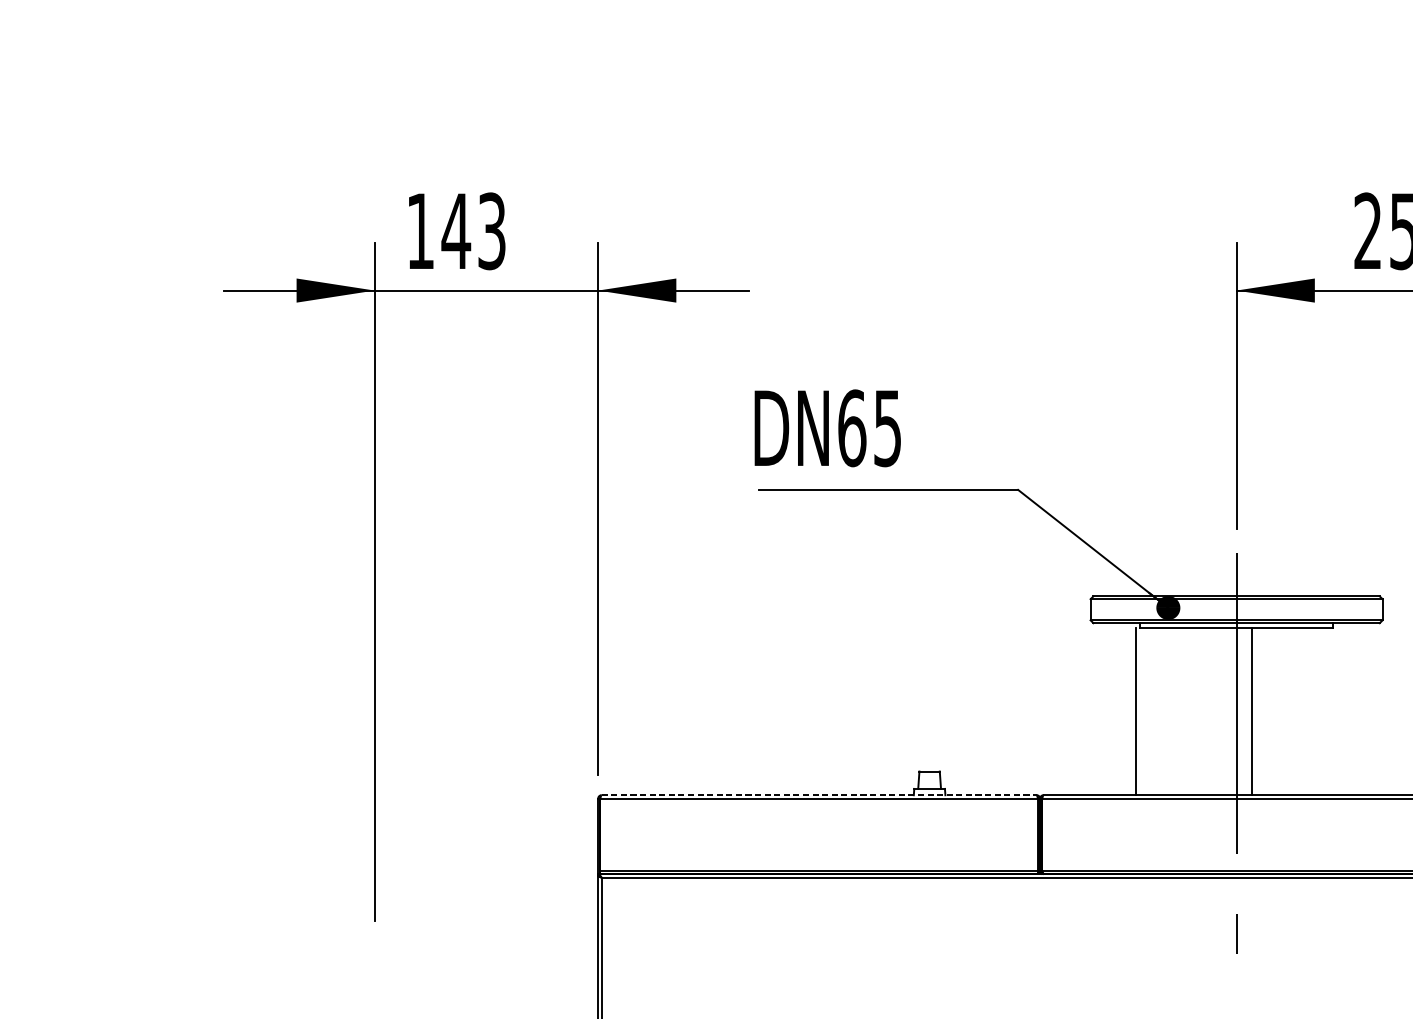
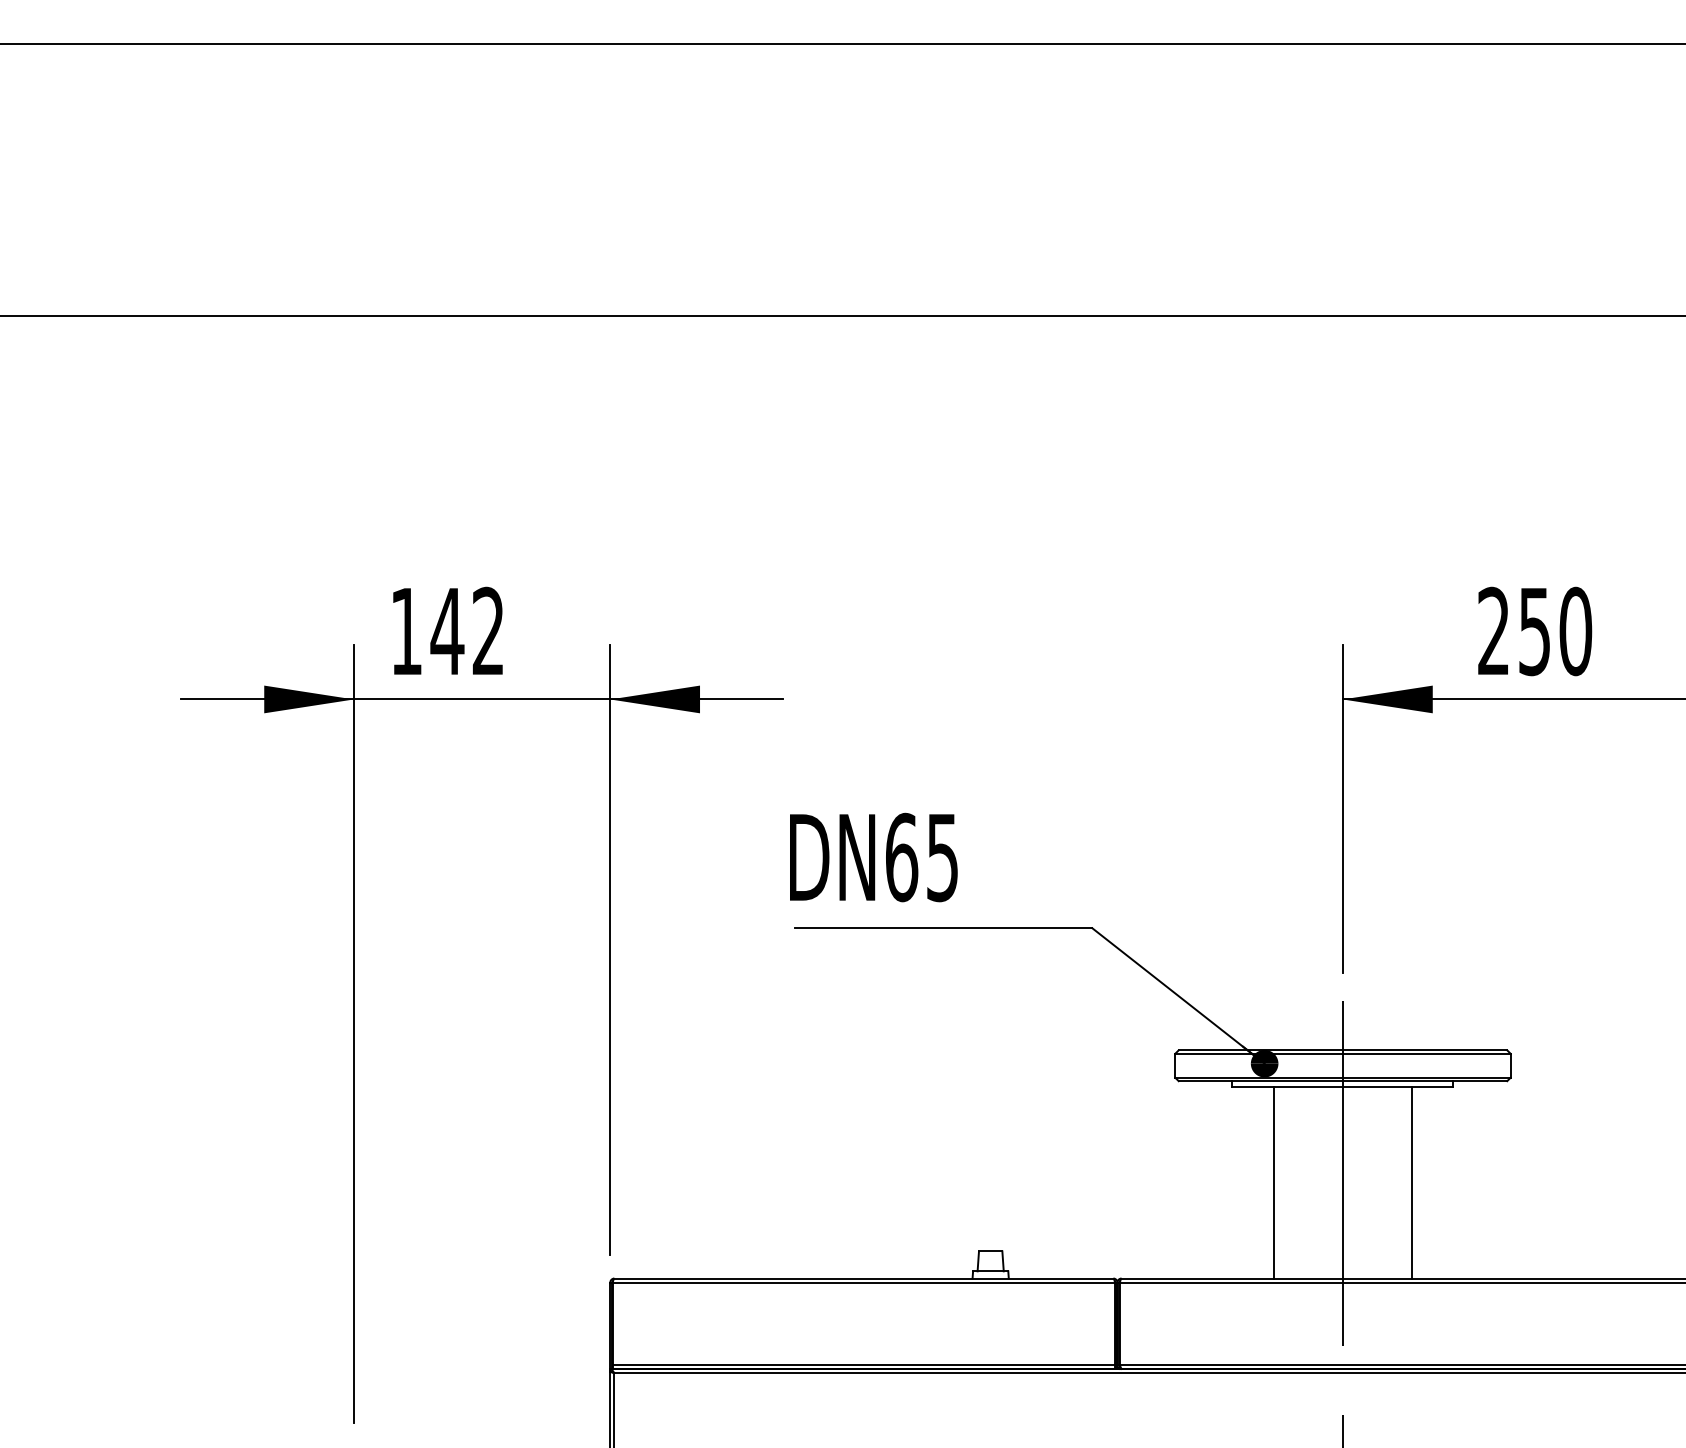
text: (491, 231) -> (487, 631), 143 -> 142
line: (1136, 711) -> (1274, 1182), moved
line: (1251, 711) -> (1411, 1182), moved
line: (818, 795) -> (863, 1278), dashed -> solid

